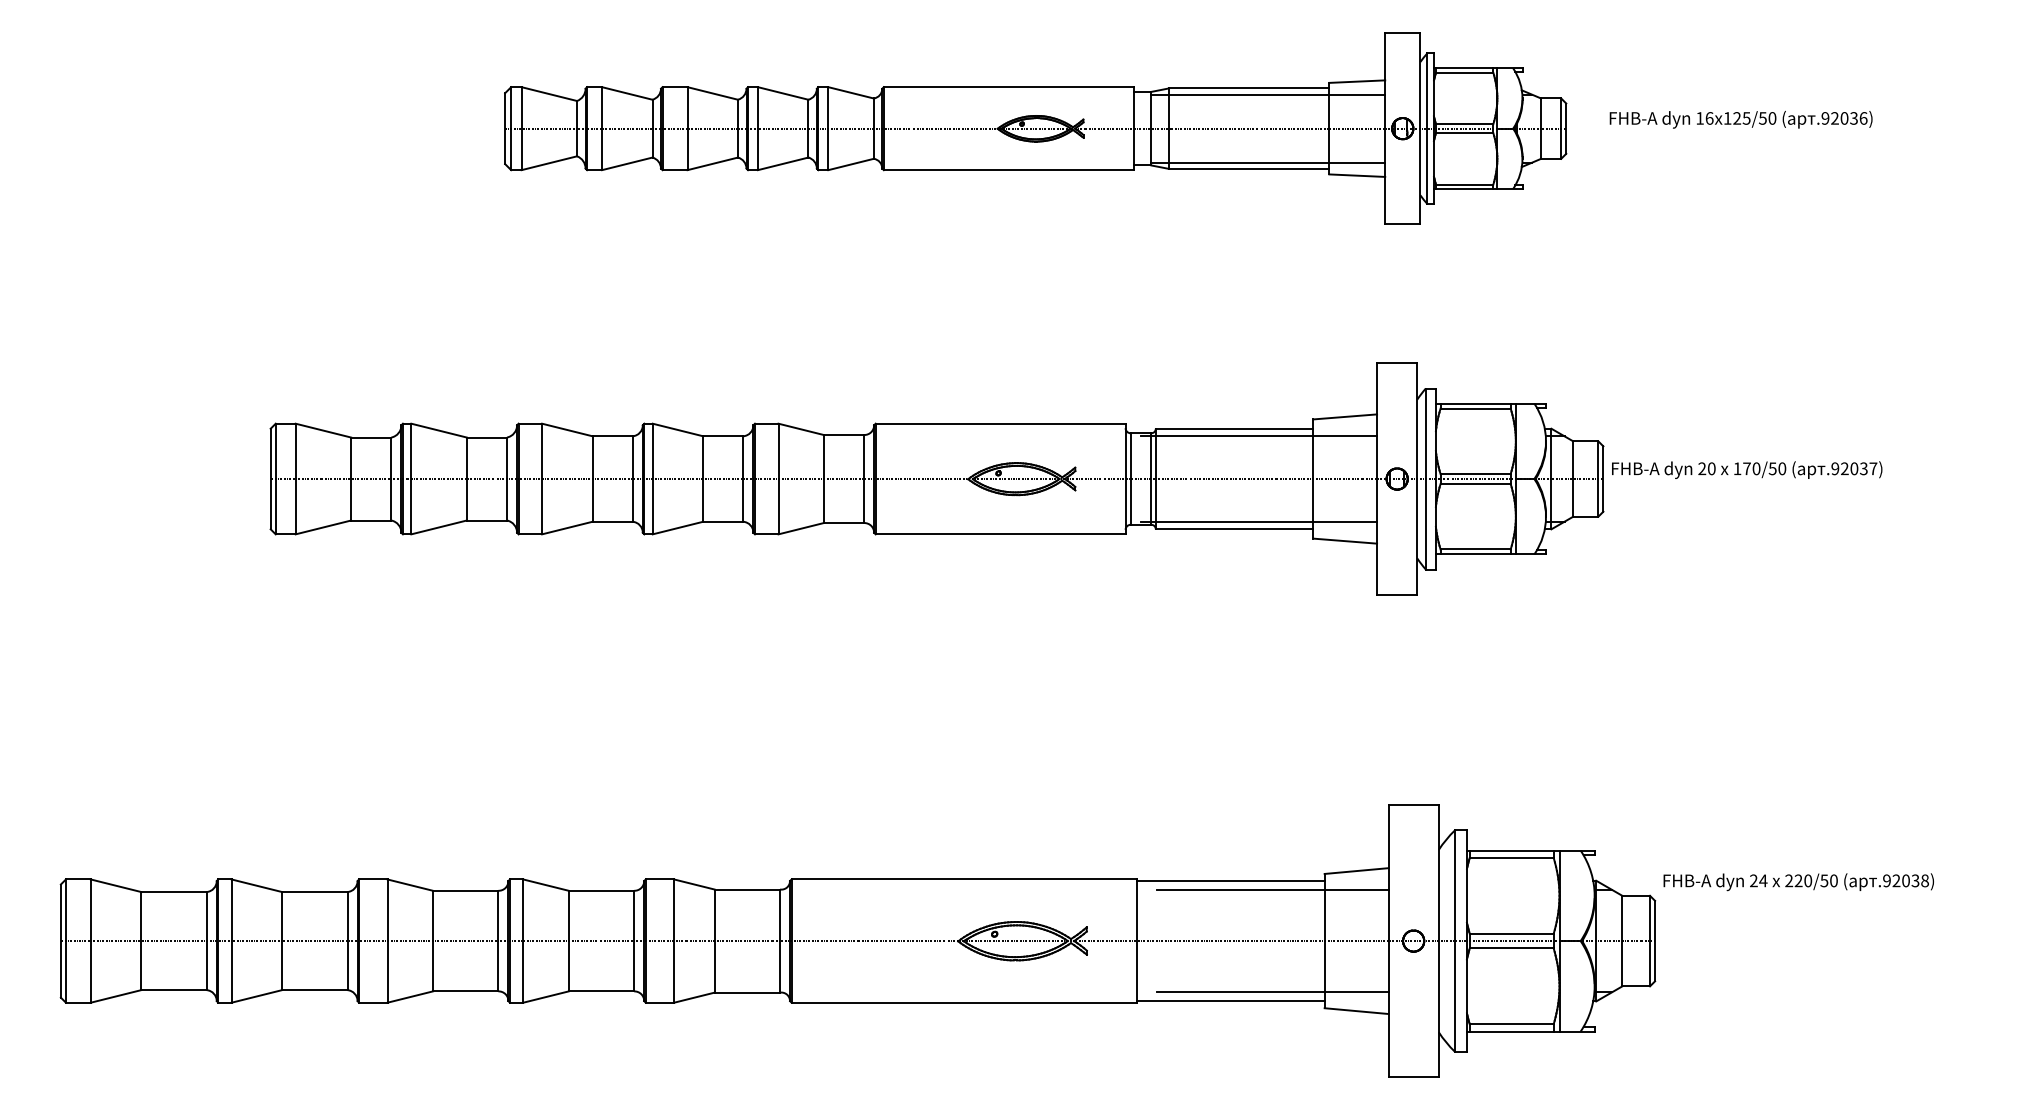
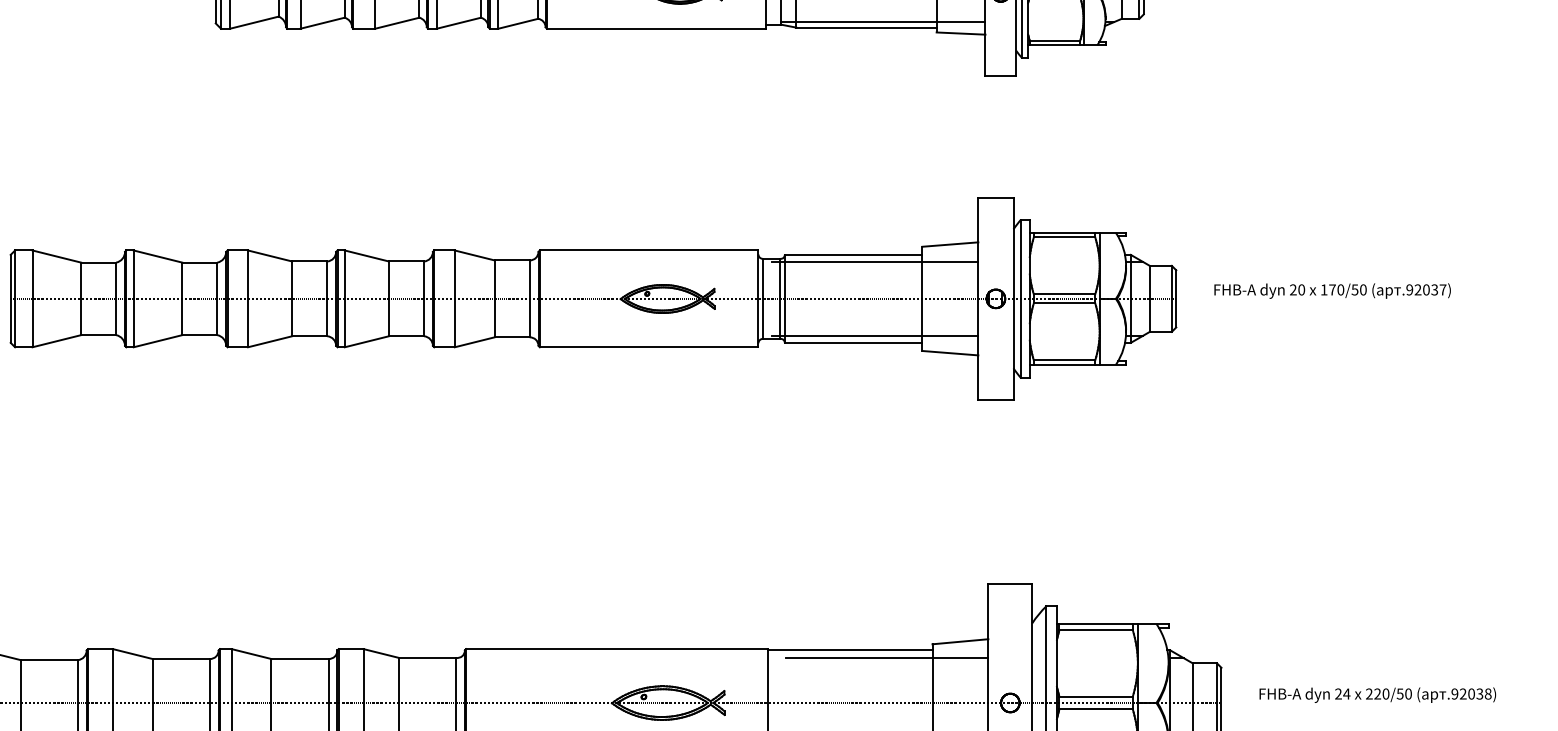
text: (1747, 469) -> (1332, 290), moved
text: (1798, 882) -> (1377, 695), moved

